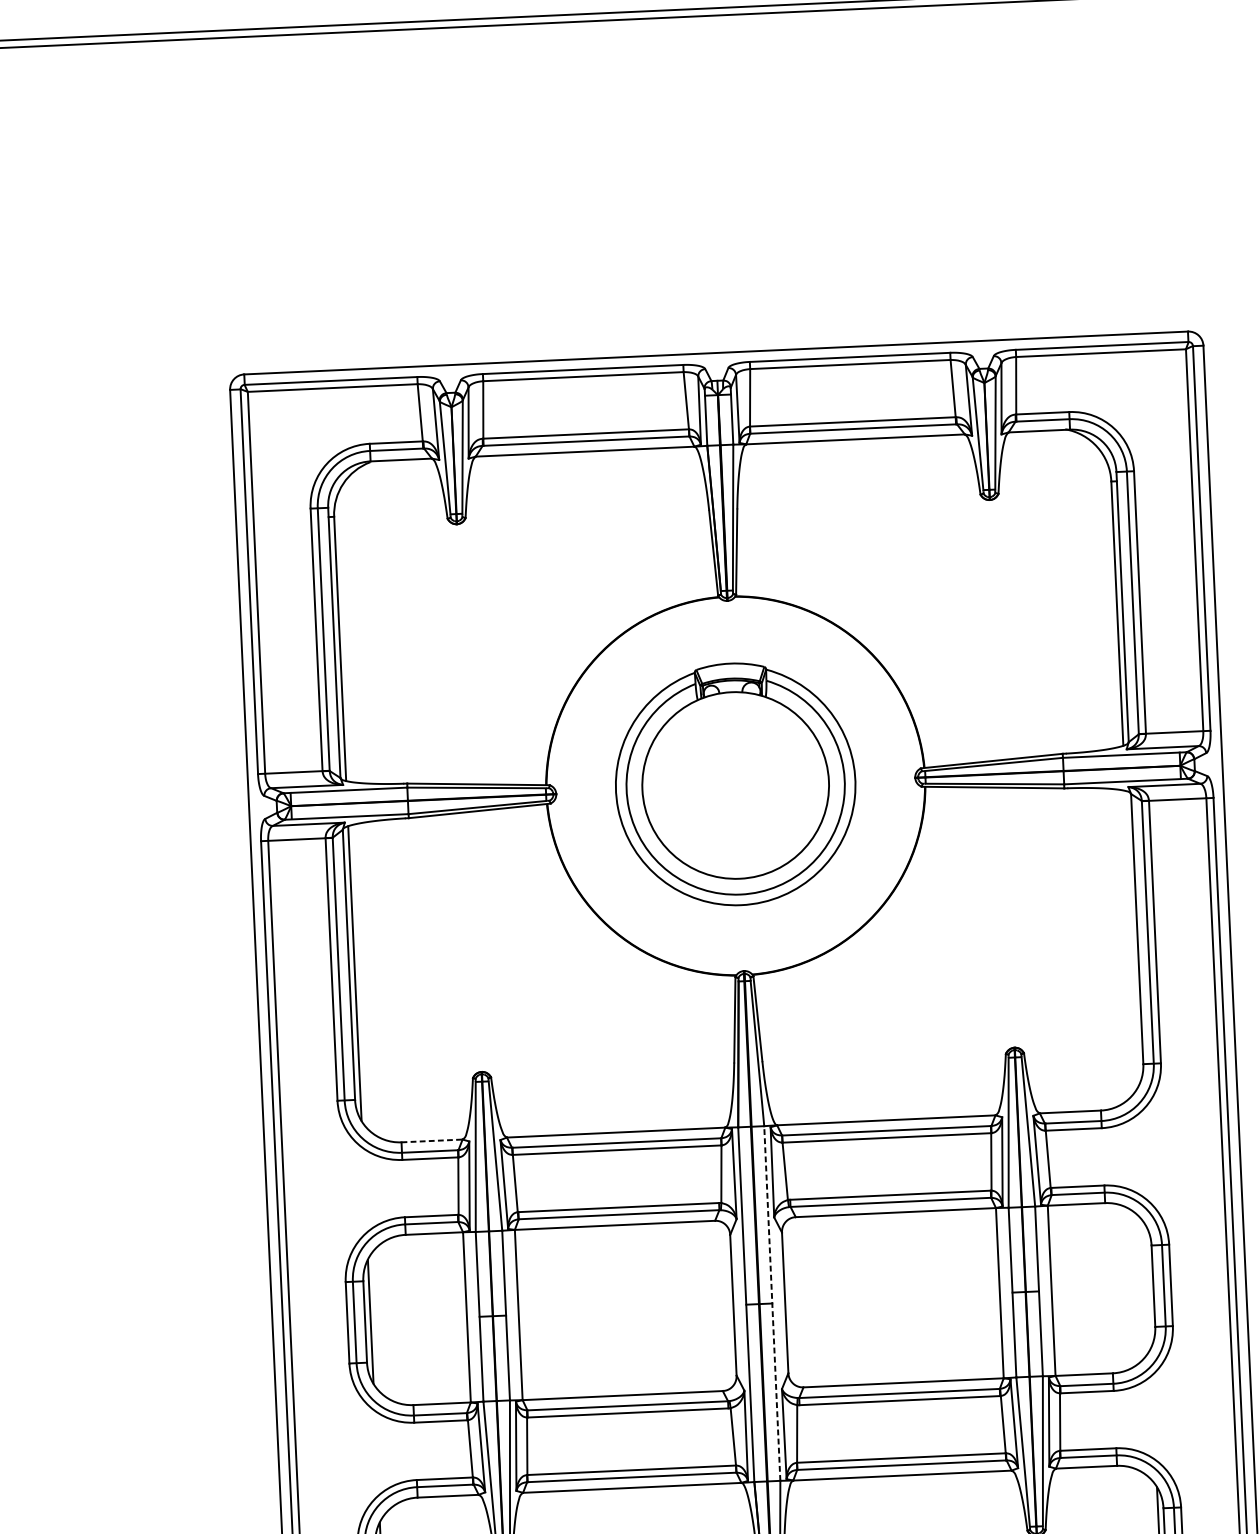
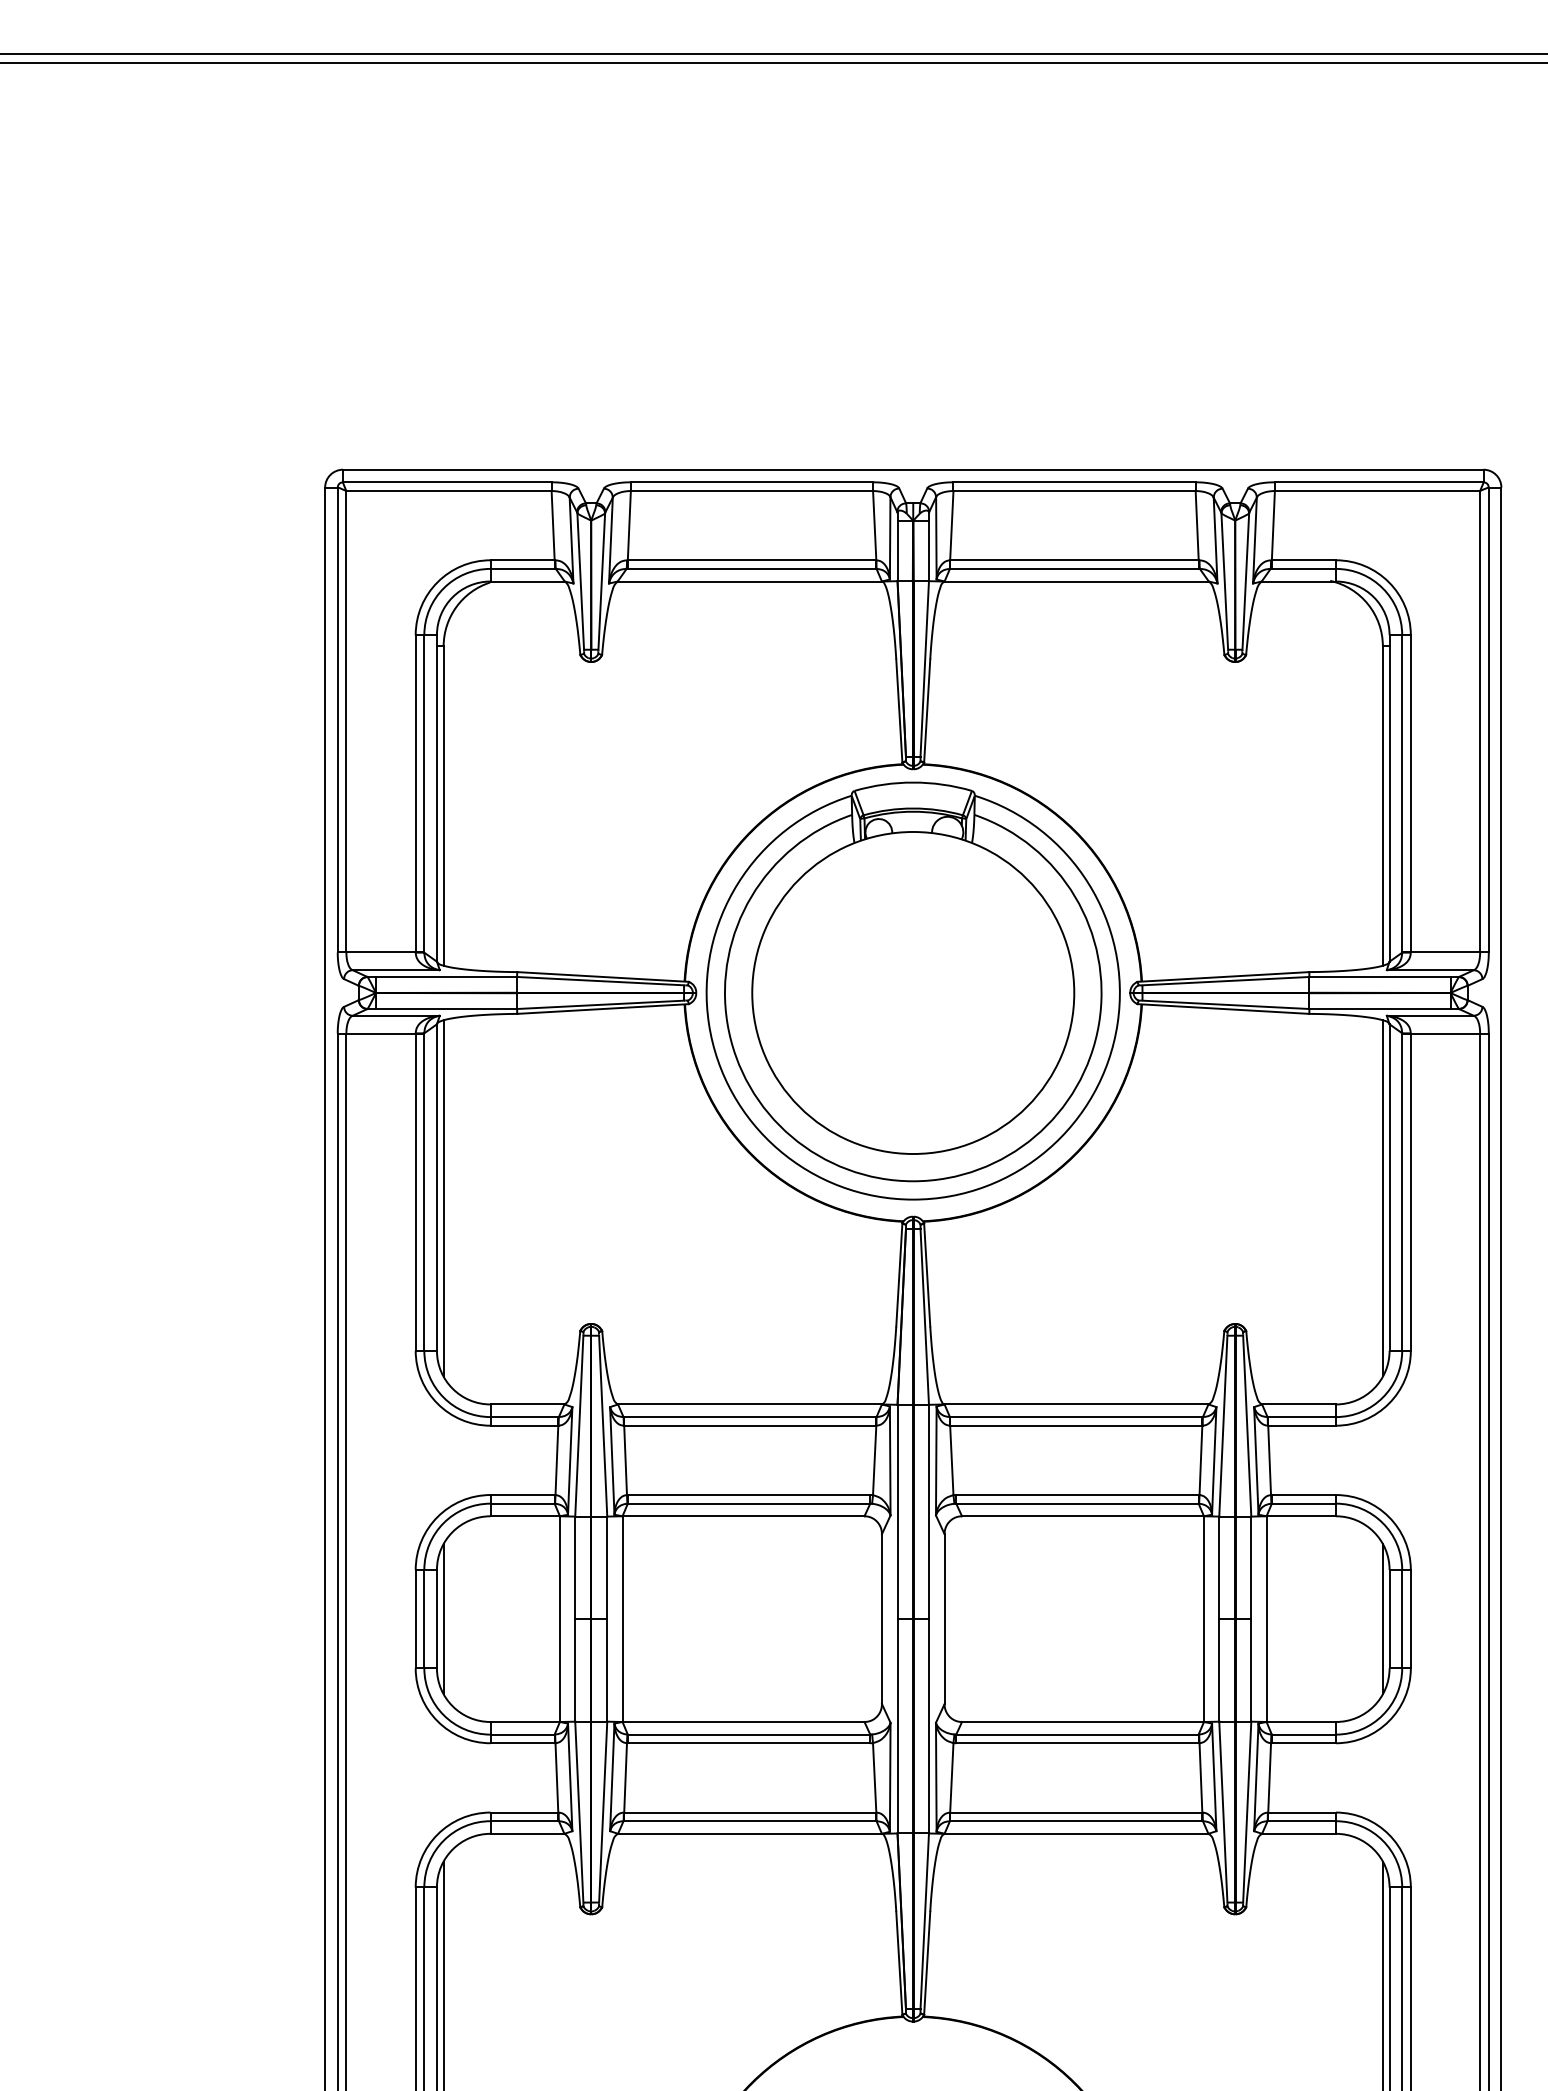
part: (735, 783) -> (912, 990), size x1.43
line: (1131, 938) -> (1382, 1198), added
line: (432, 1140) -> (527, 1404), dashed -> solid
line: (1147, 1285) -> (1382, 1618), added
line: (771, 1302) -> (928, 1618), dashed -> solid

